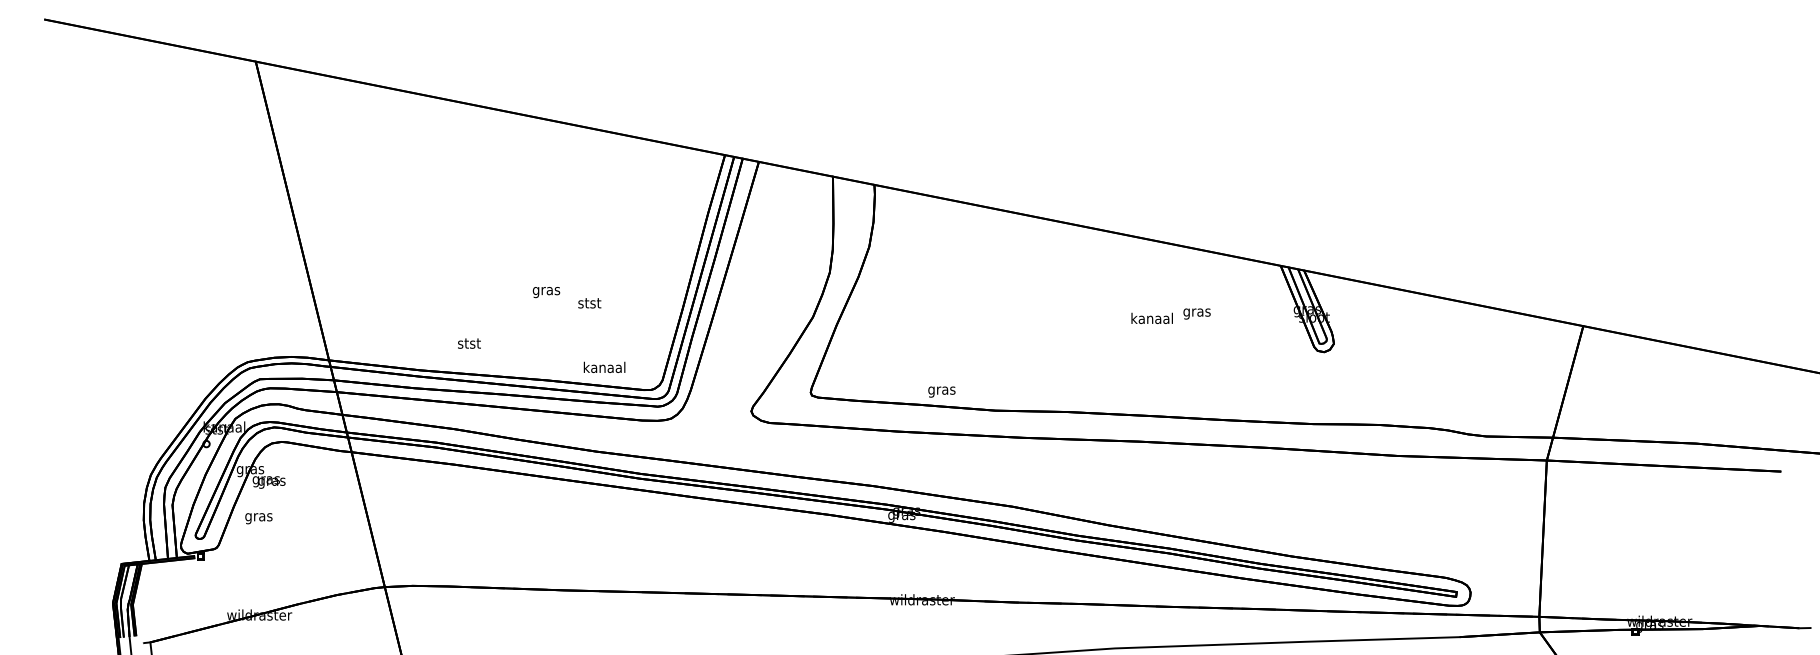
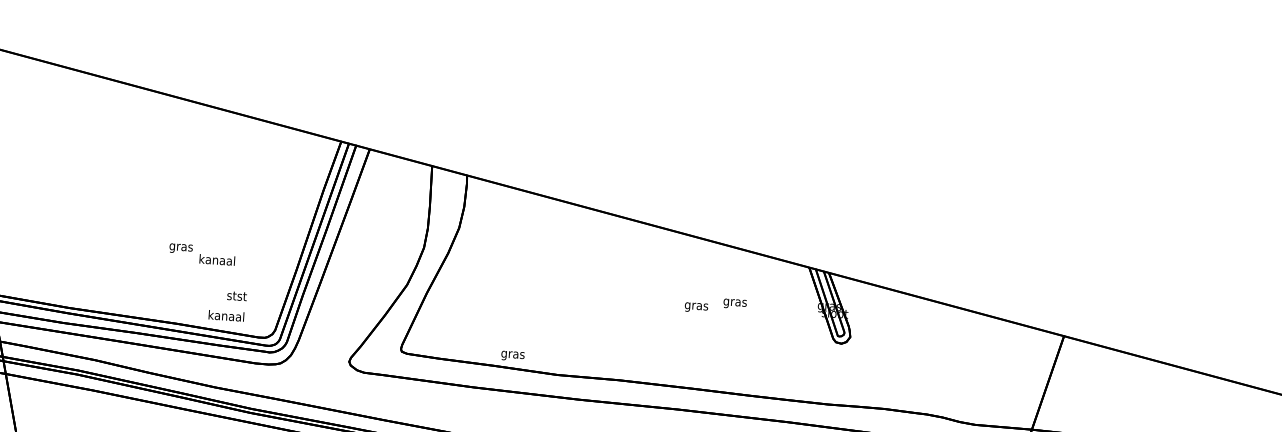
text: (589, 302) -> (217, 259), stst -> kanaal
text: (1151, 319) -> (695, 306), kanaal -> gras
text: (469, 343) -> (237, 296), moved

